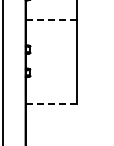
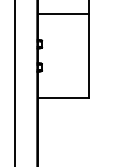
line: (51, 19) -> (63, 14), dashed -> solid
line: (51, 103) -> (63, 98), dashed -> solid

